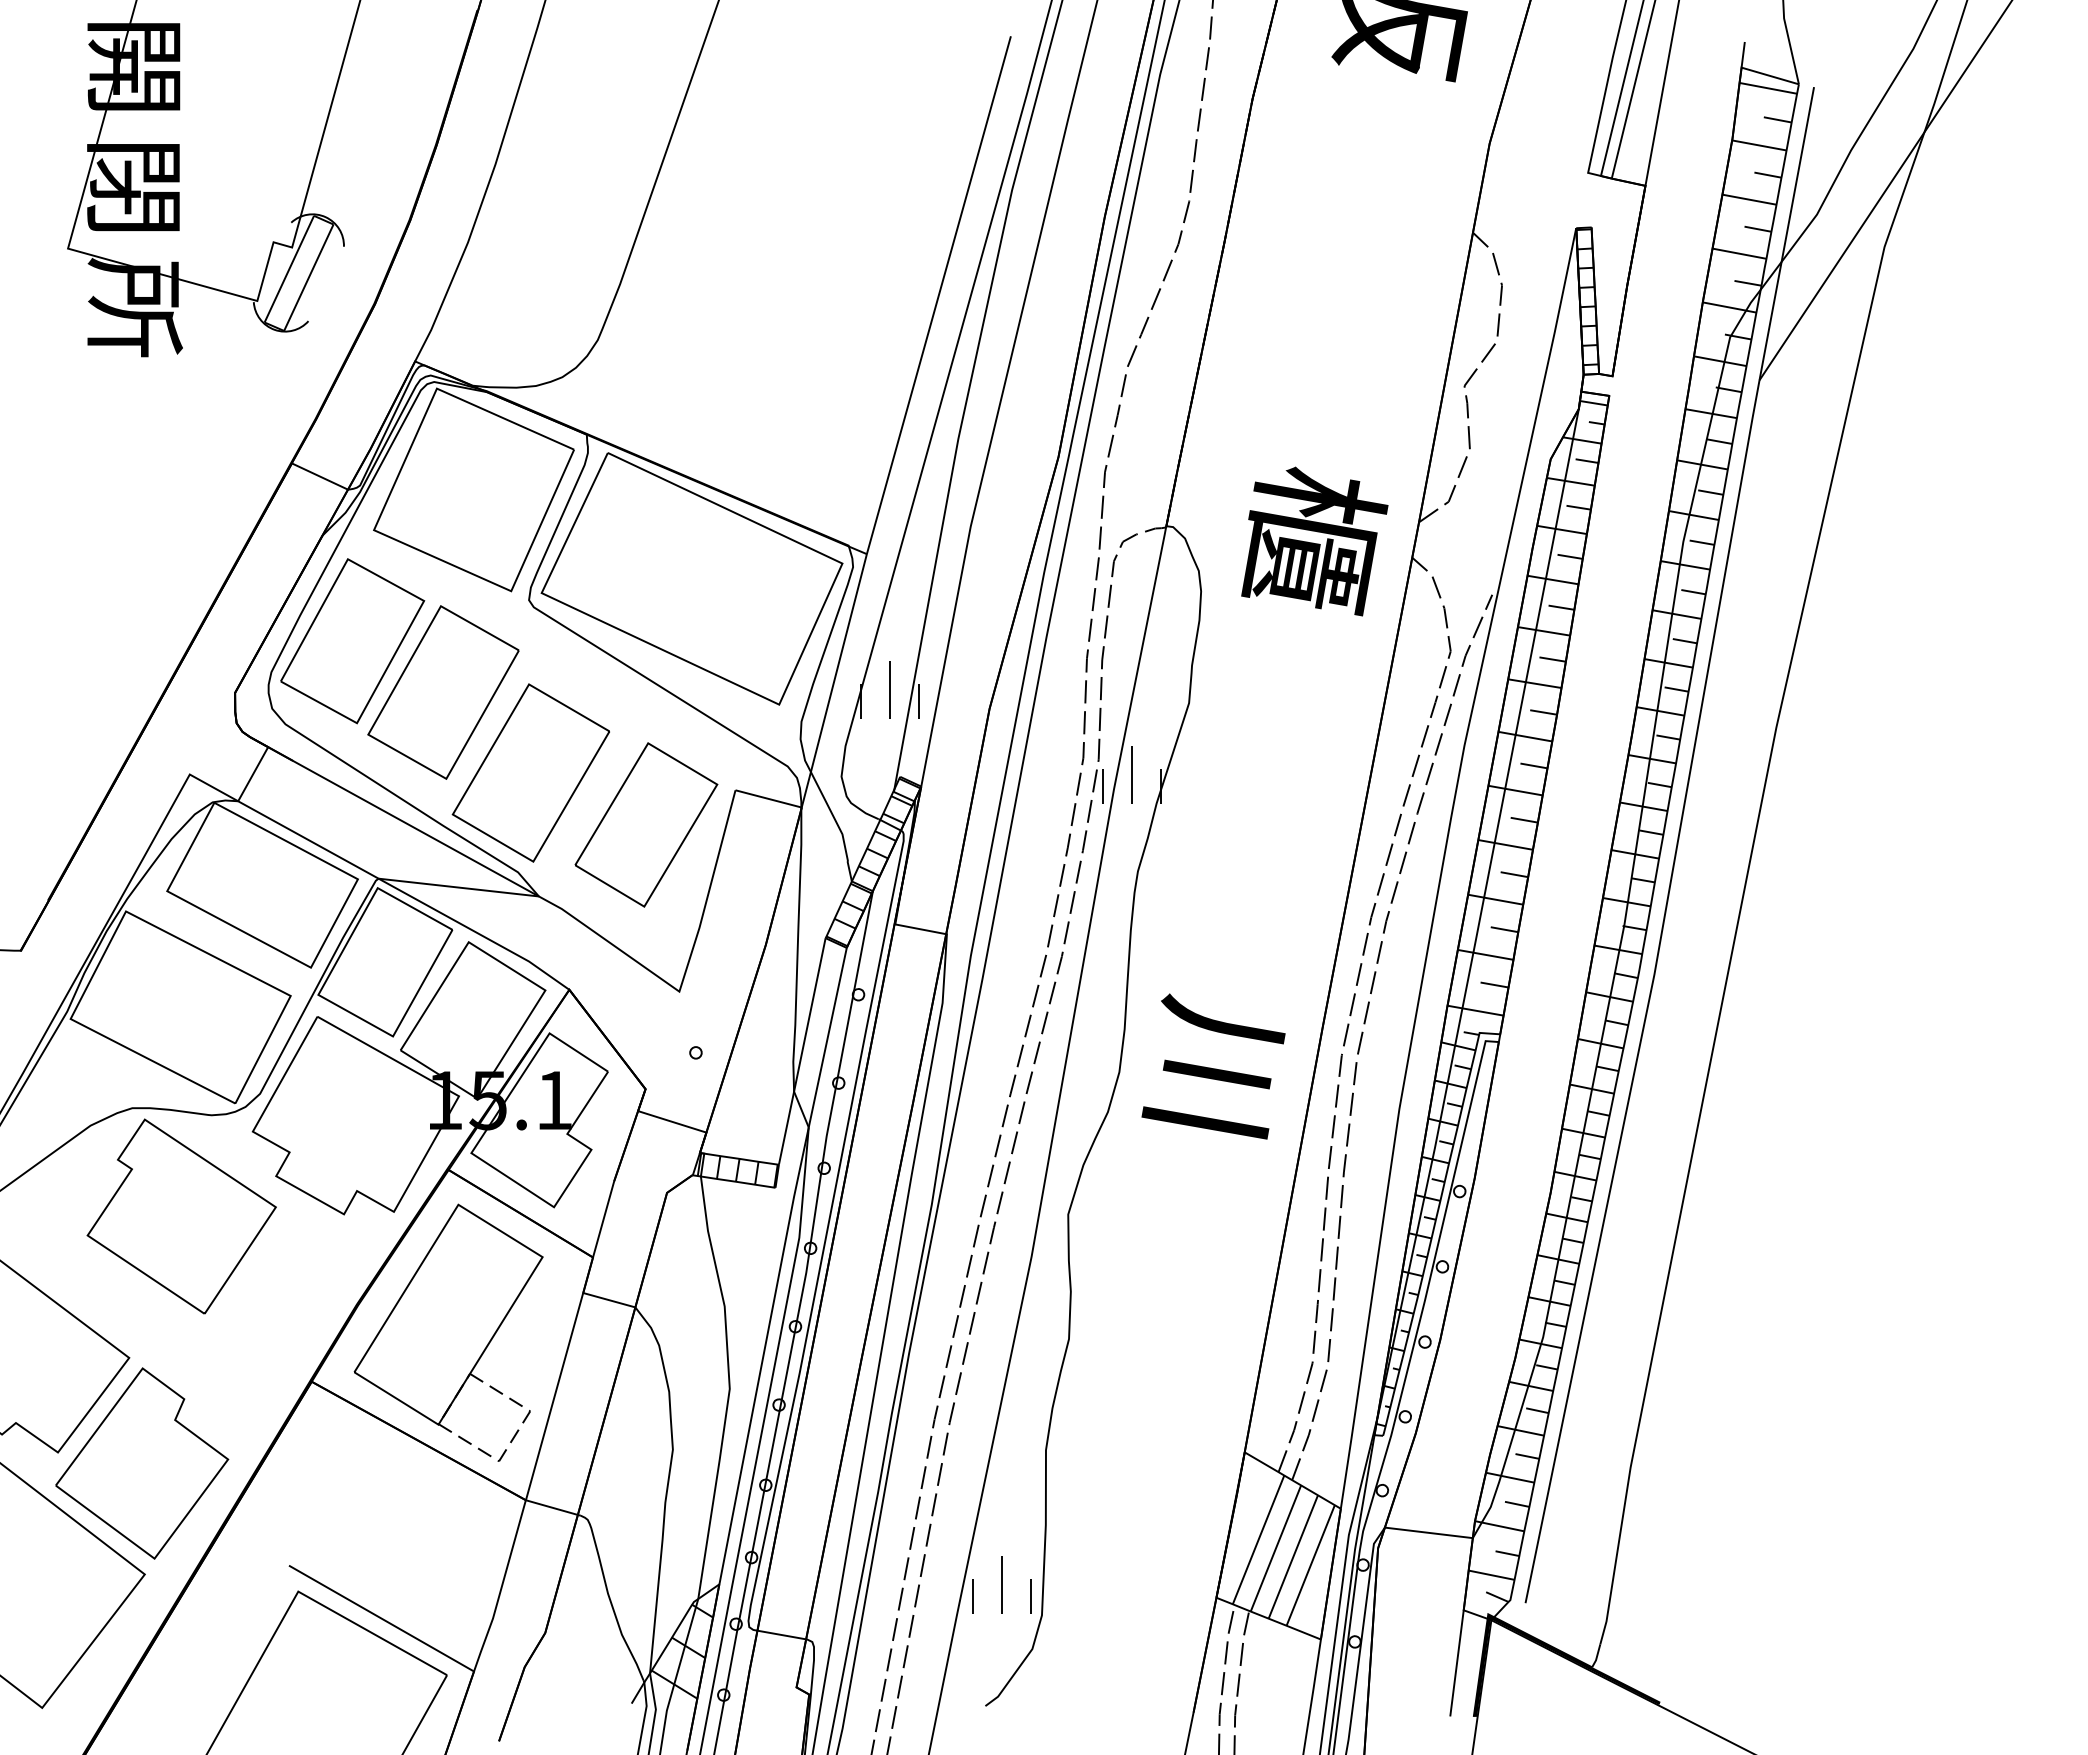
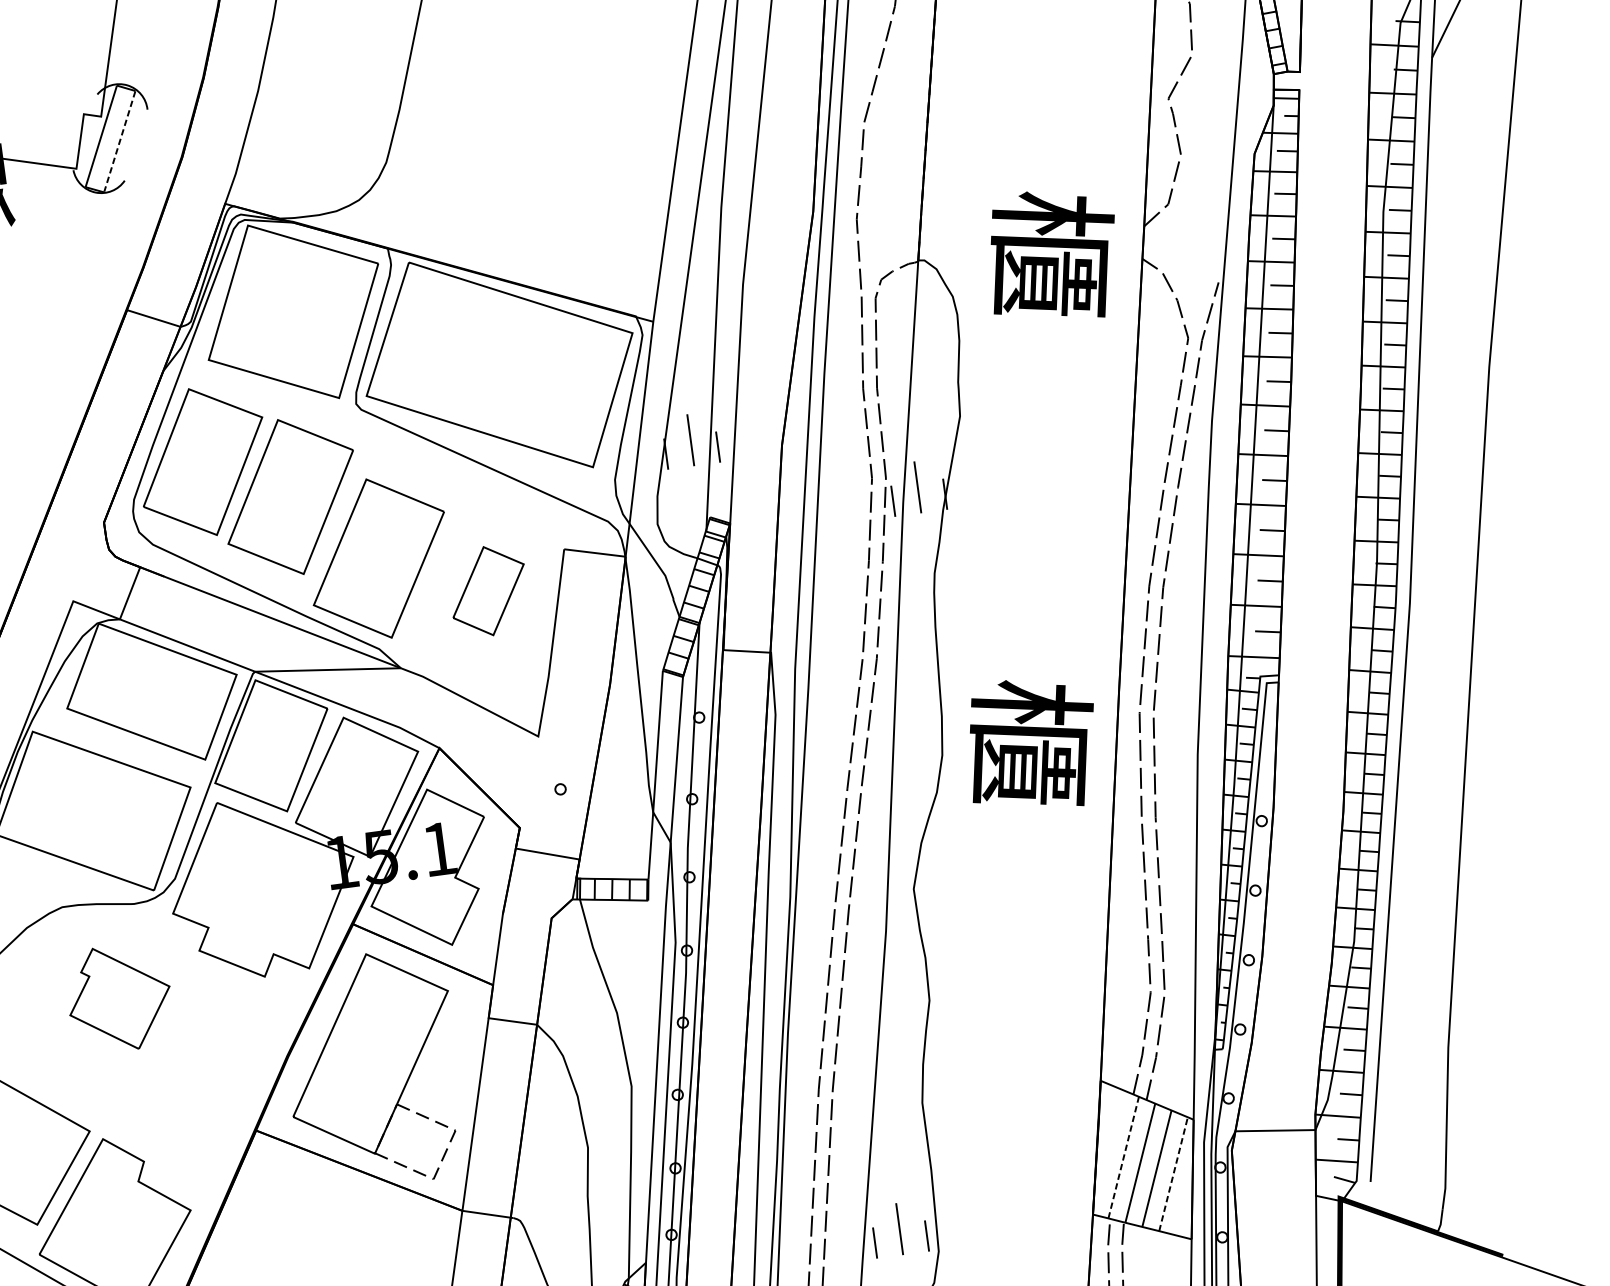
line: (308, 277) -> (119, 141), solid -> dashed
part: (646, 824) -> (488, 590), size x0.6
text: (1217, 1070) -> (1030, 741), 川 -> 櫃
part: (181, 1216) -> (119, 998), size x0.6
line: (1258, 1539) -> (1123, 1157), solid -> dashed
line: (1310, 1565) -> (1173, 1174), solid -> dashed

